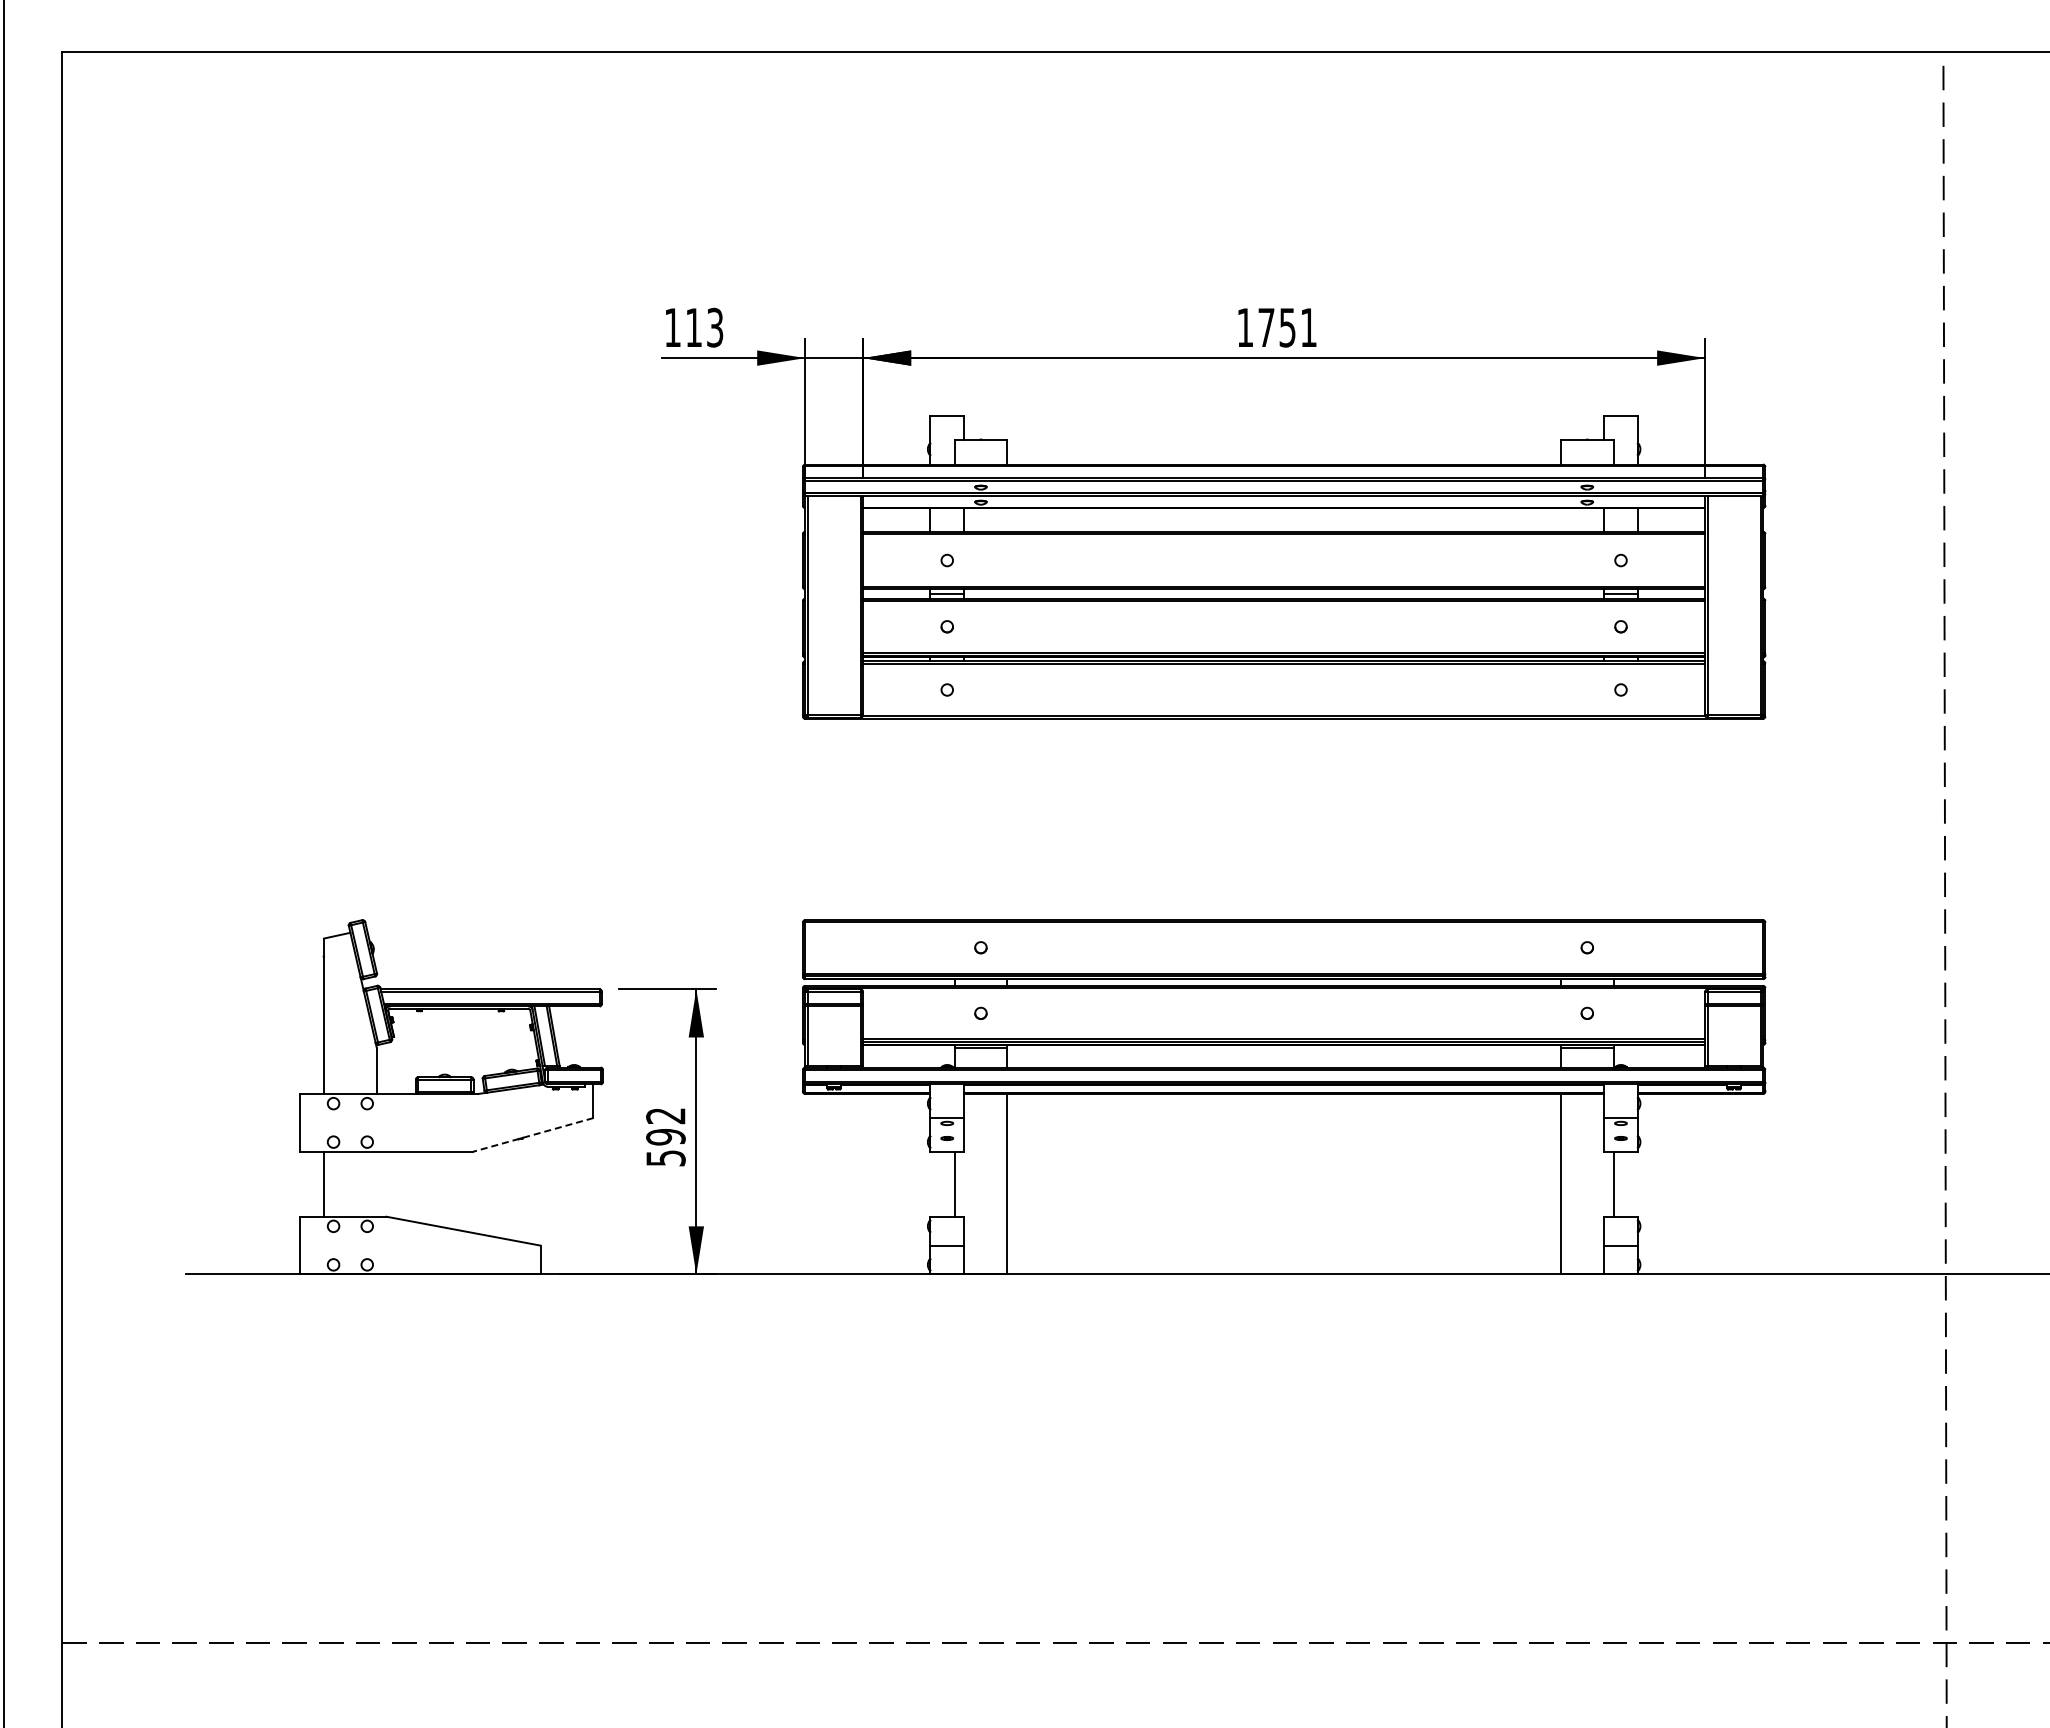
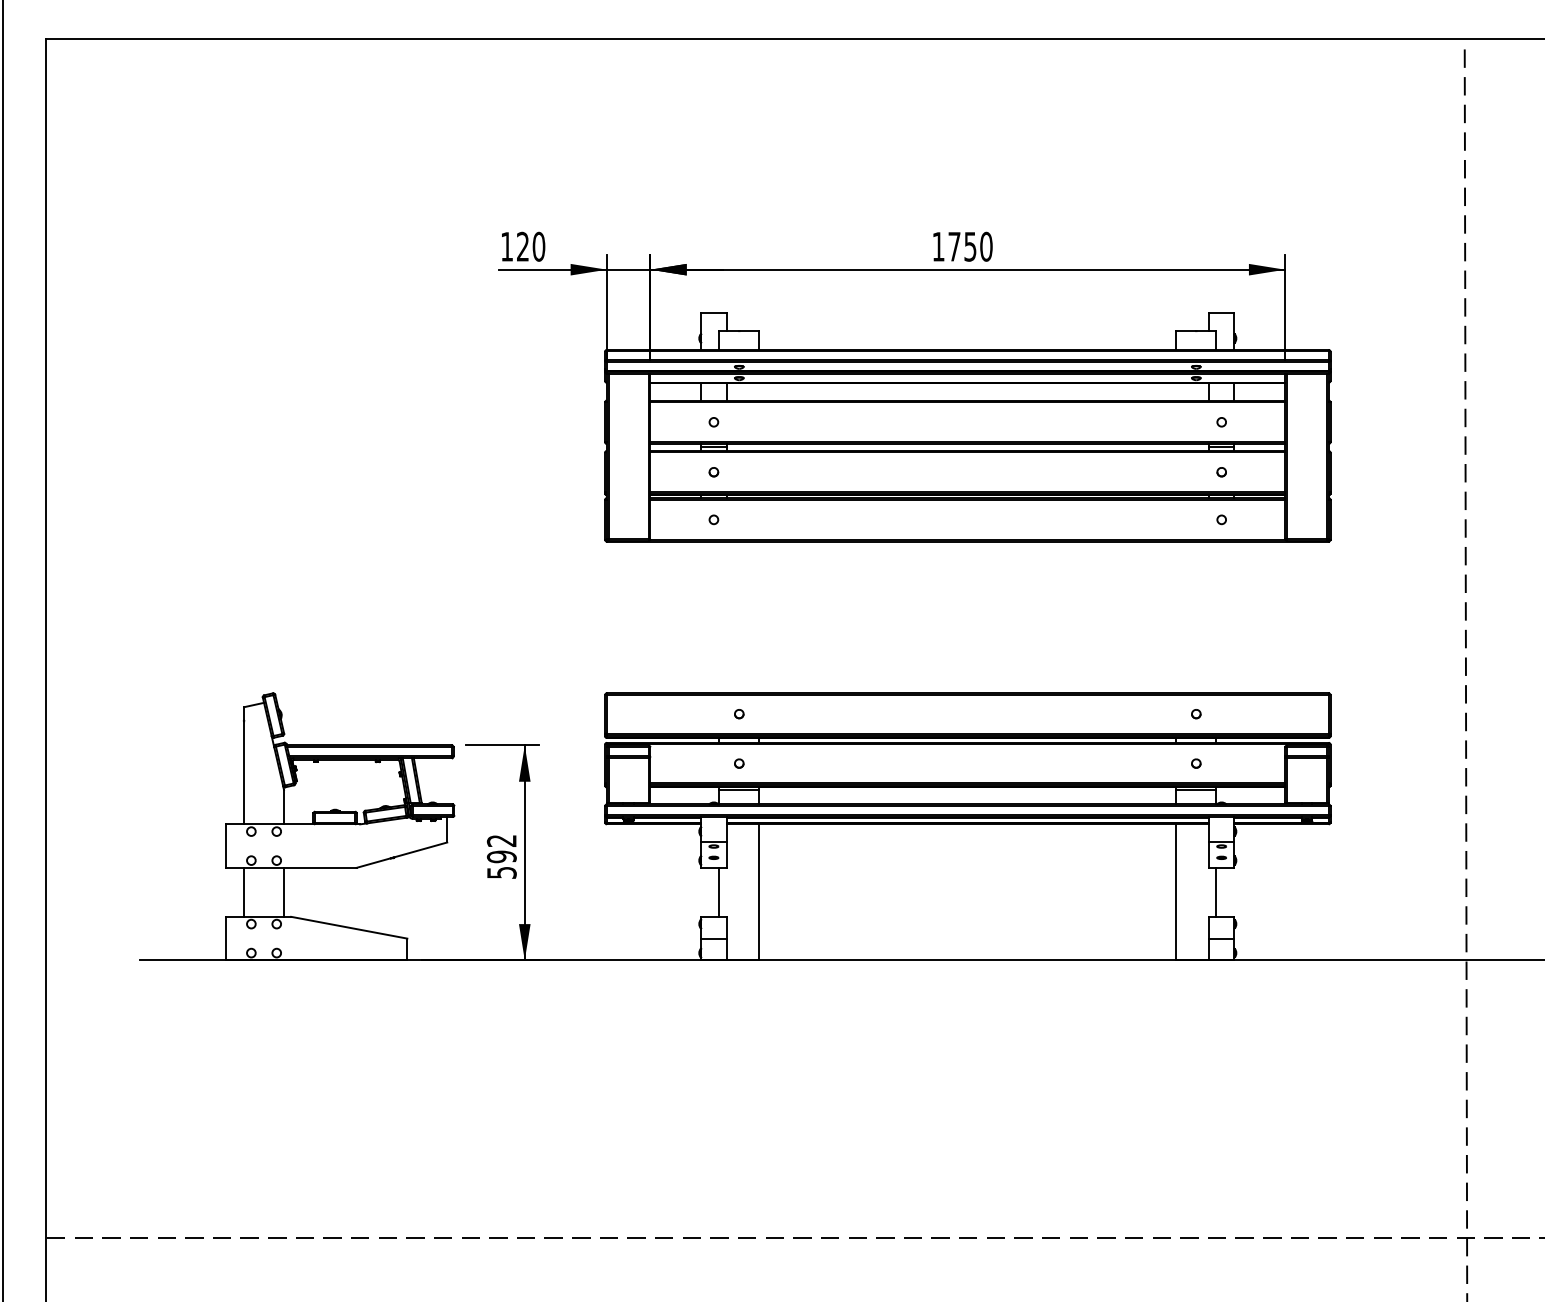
text: (704, 327) -> (530, 246), 113 -> 120
text: (1308, 327) -> (986, 246), 1751 -> 1750
line: (532, 1135) -> (401, 855), dashed -> solid
line: (376, 1183) -> (283, 891), added

